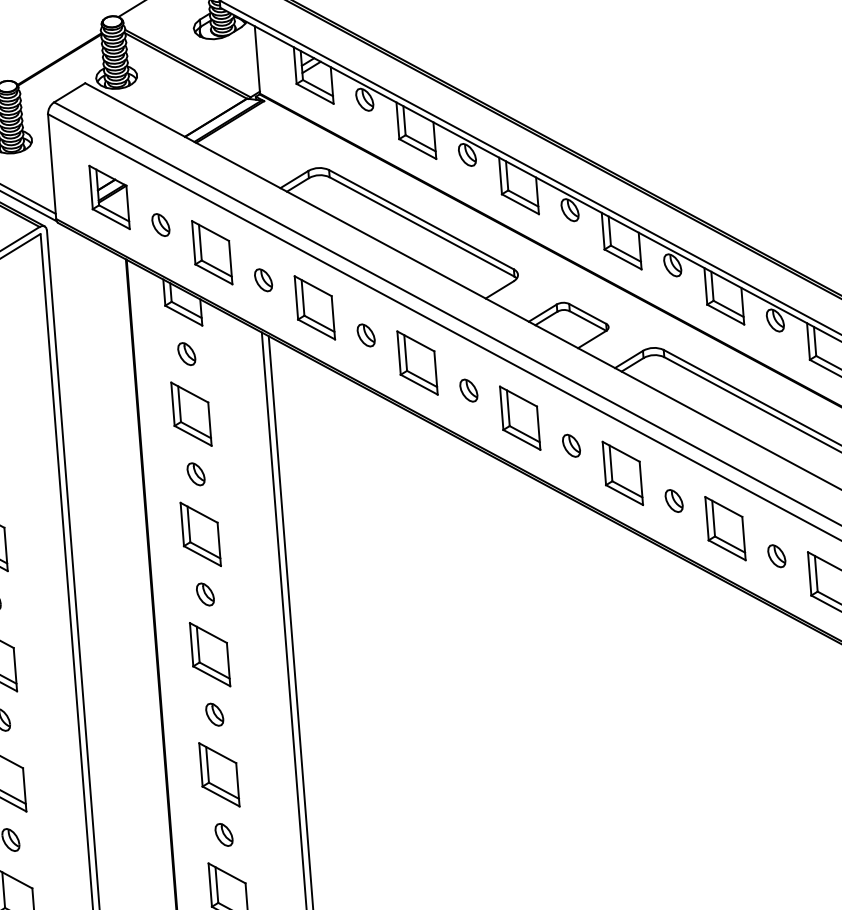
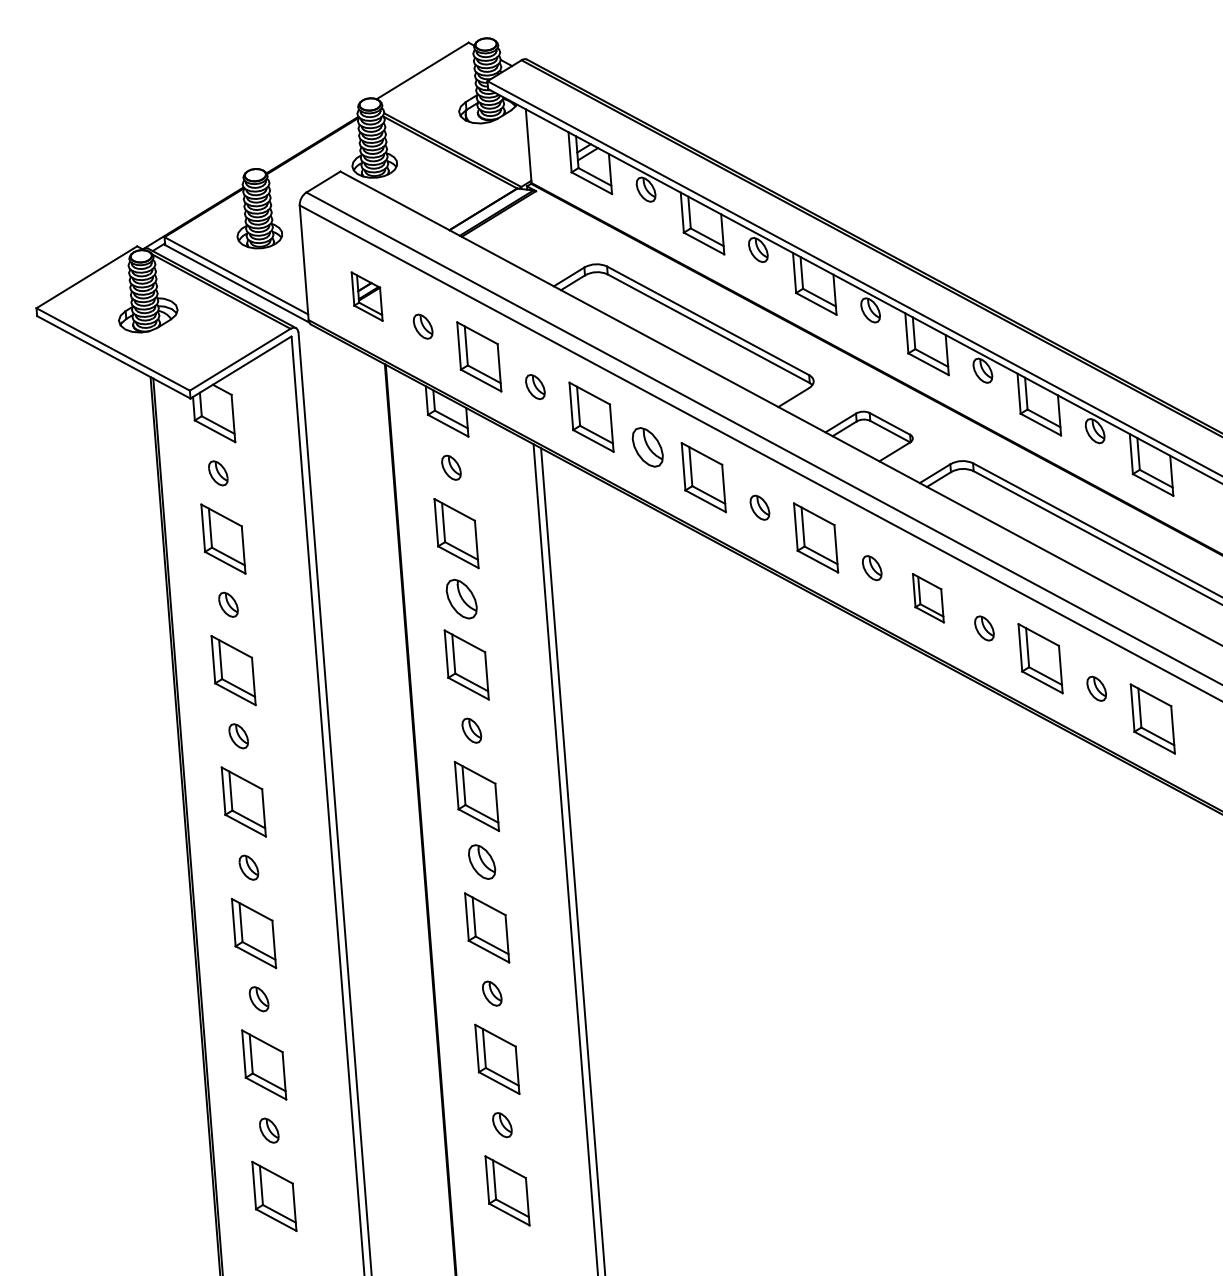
part: (110, 197) -> (367, 296), size x0.7
part: (366, 335) -> (647, 447), size x1.6
part: (623, 472) -> (928, 597), size x0.7
part: (195, 474) -> (461, 599), size x1.6
part: (214, 715) -> (481, 862), size x1.4

